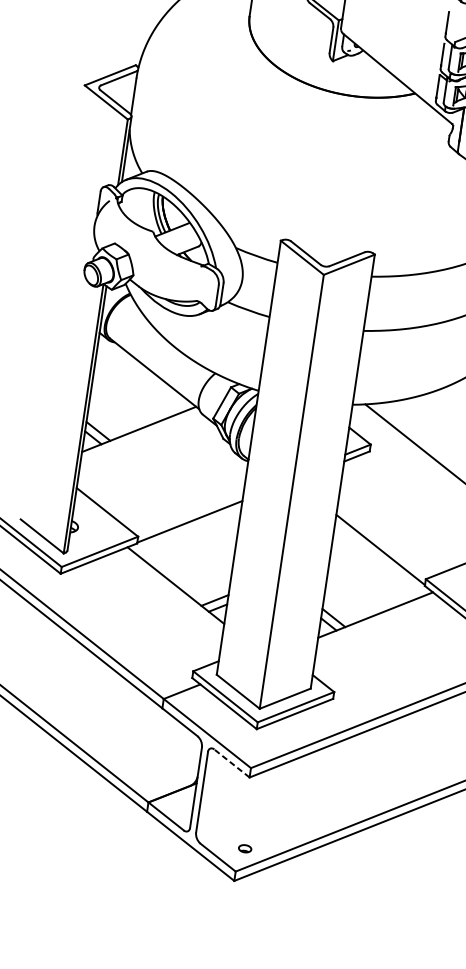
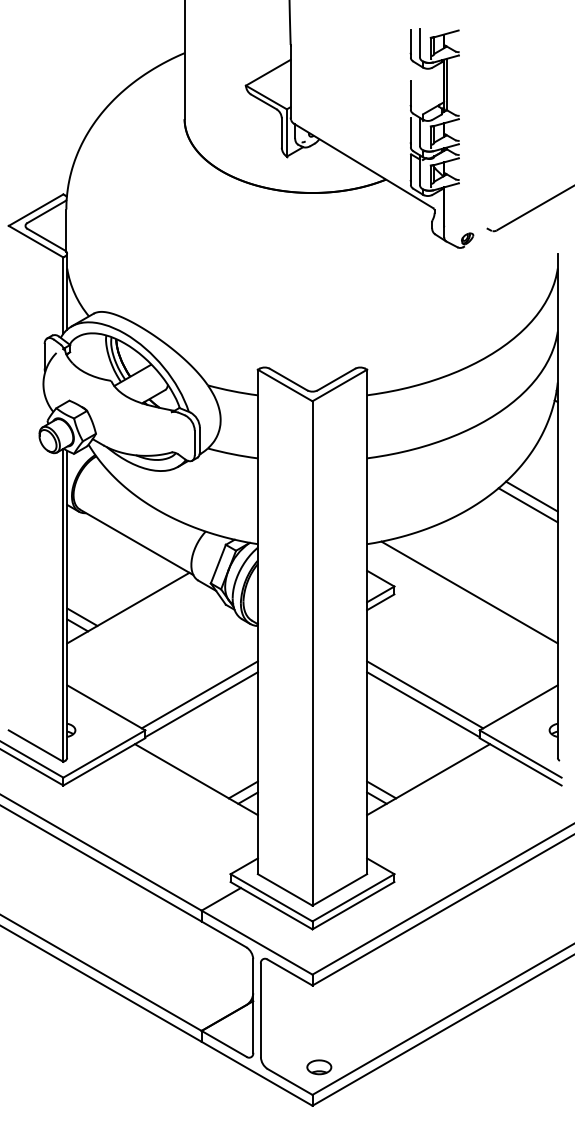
line: (189, 512) -> (199, 694), added
line: (383, 541) -> (425, 694), added
line: (232, 763) -> (290, 972), dashed -> solid
part: (245, 848) -> (319, 1067), size x1.67

